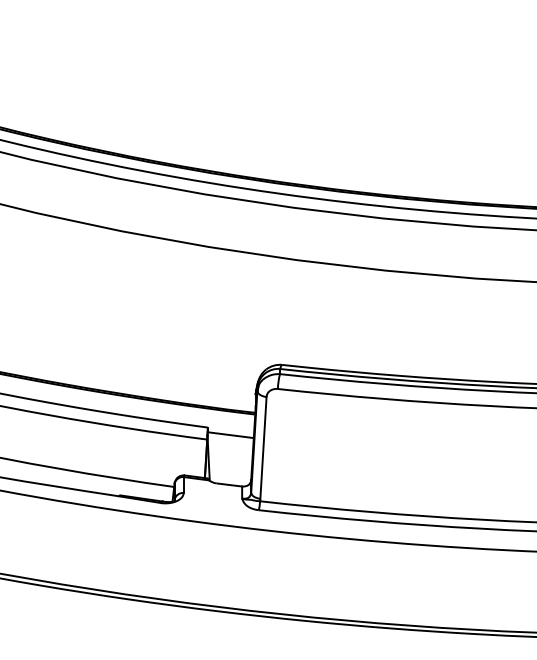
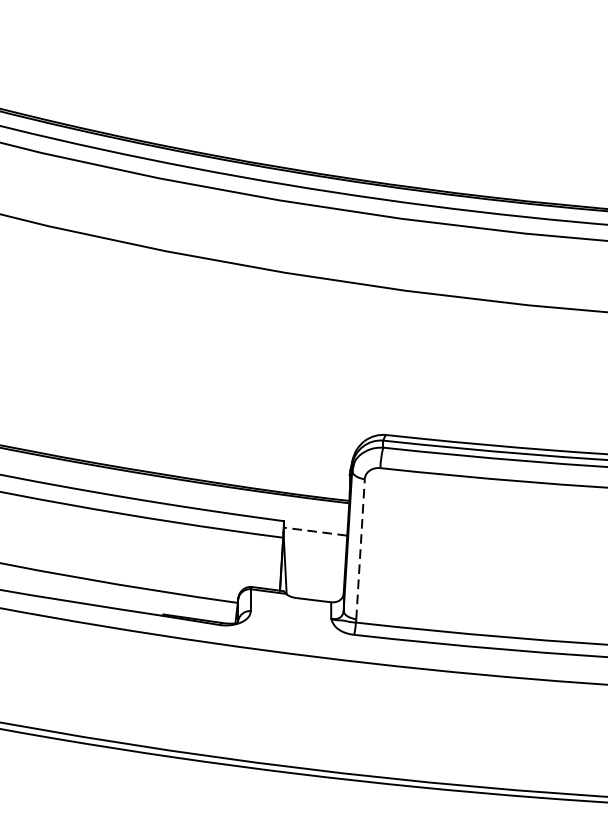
line: (230, 435) -> (315, 532), solid -> dashed
line: (263, 447) -> (360, 548), solid -> dashed

